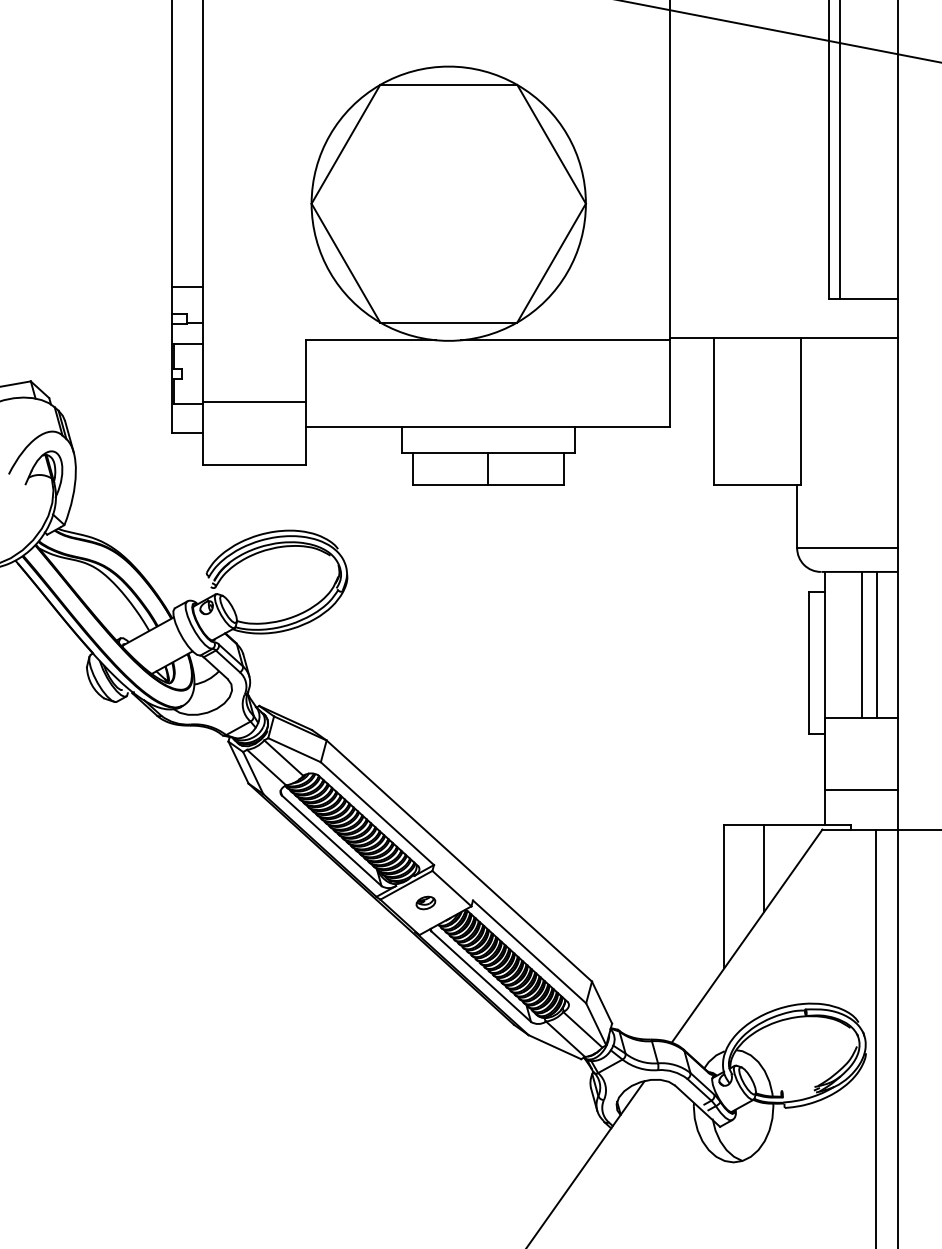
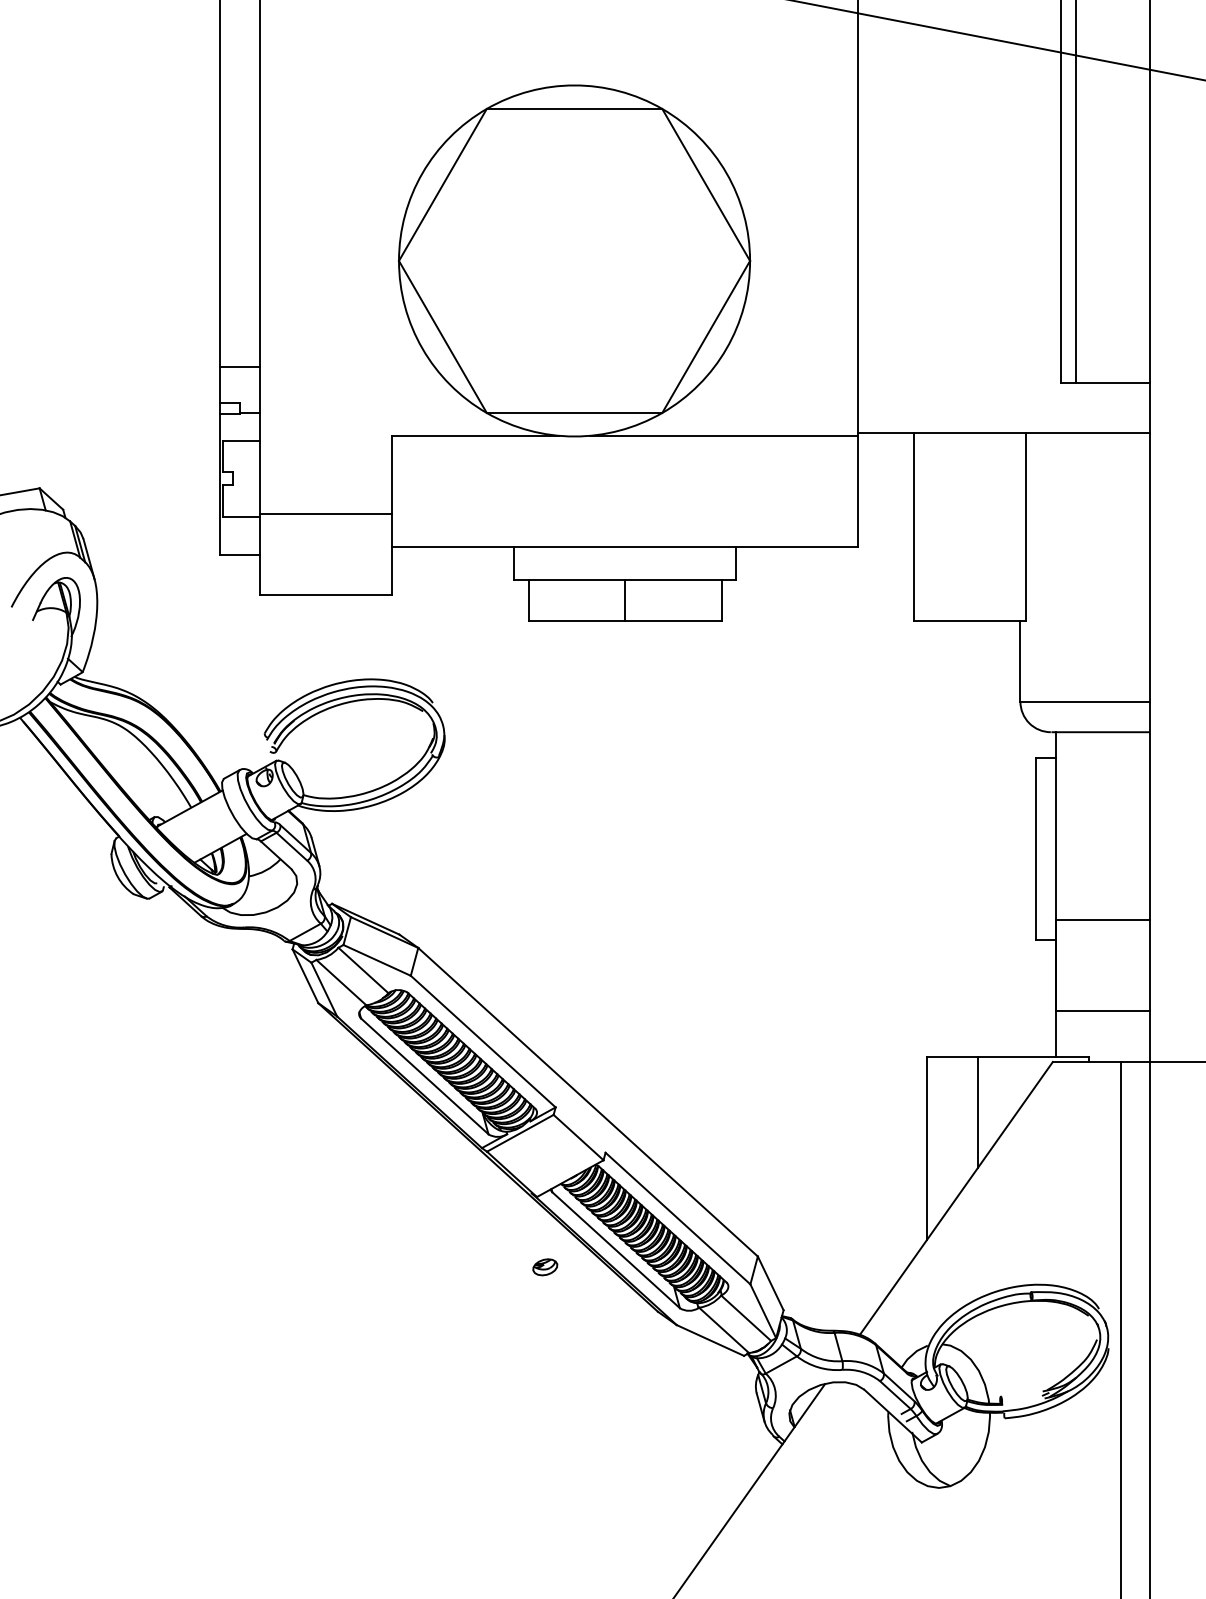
line: (862, 644) -> (1104, 825), removed
line: (877, 644) -> (1123, 825), removed
part: (425, 902) -> (544, 1266), moved

